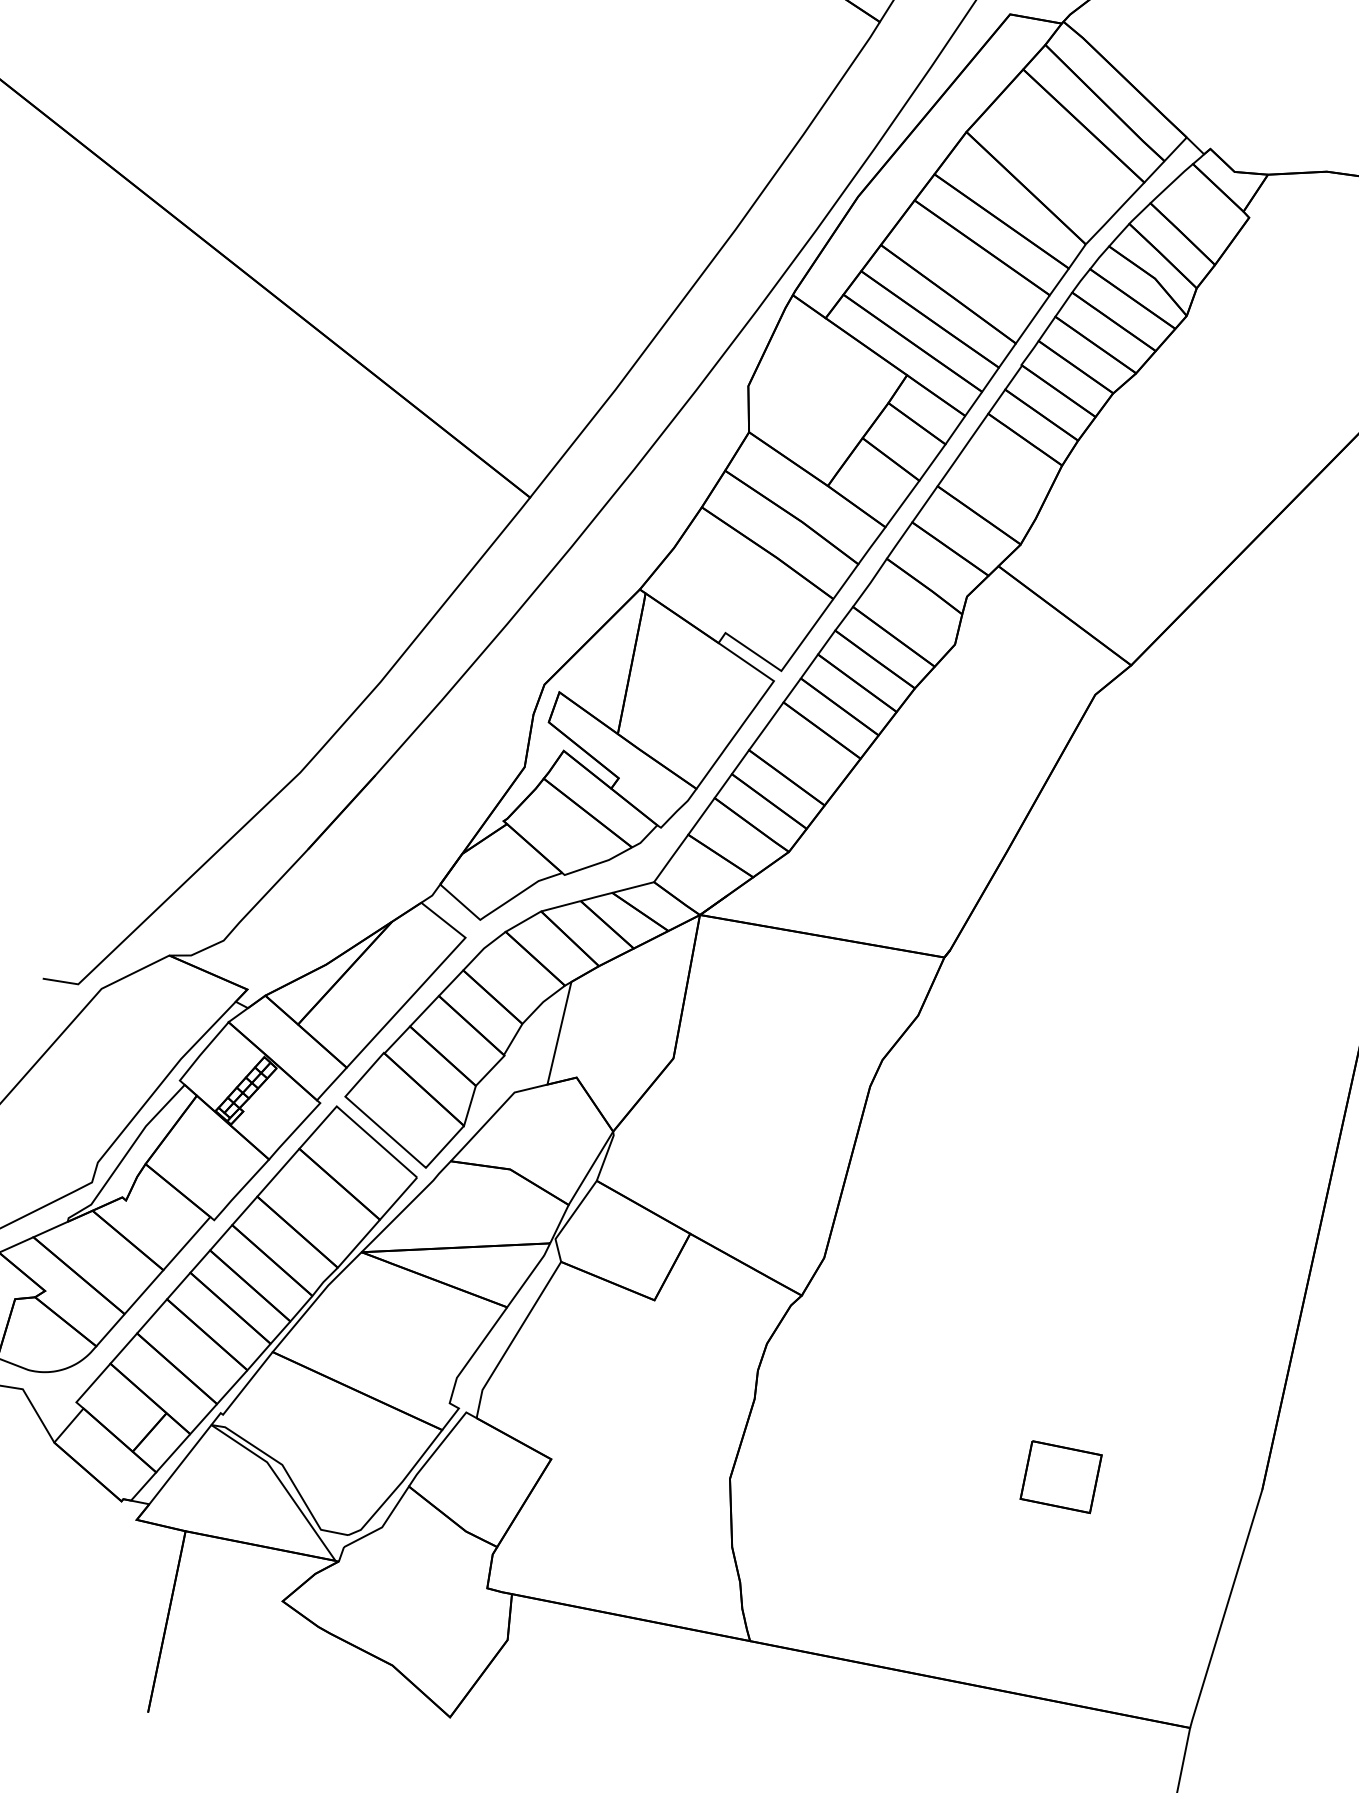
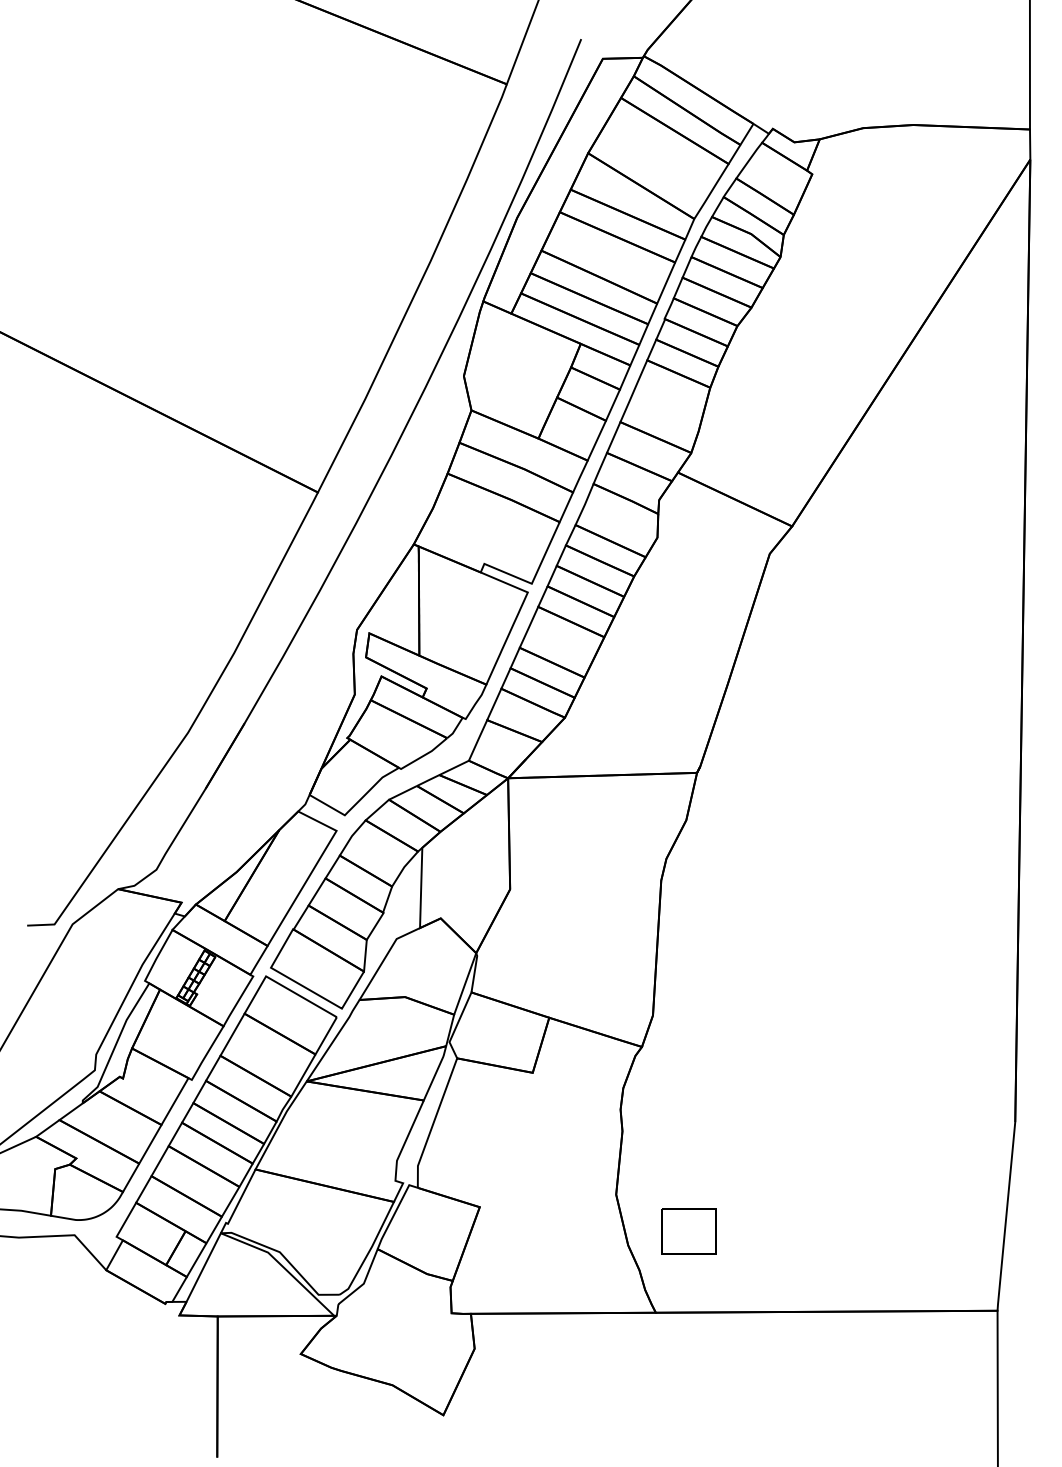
part: (1060, 1477) -> (688, 1231), moved

